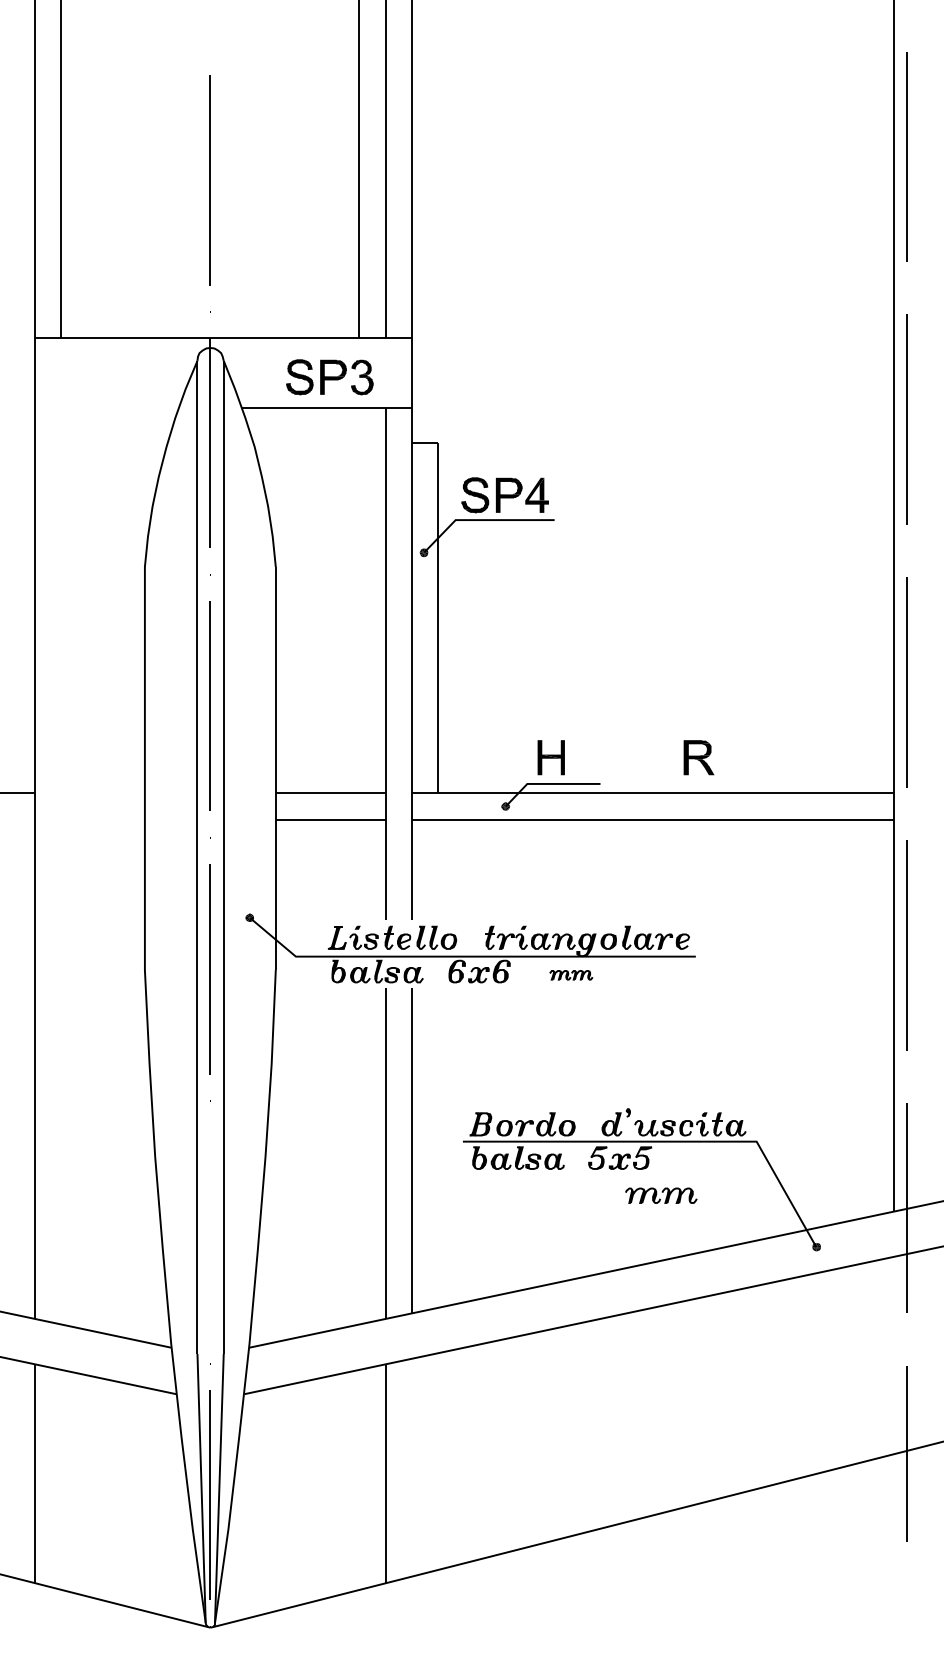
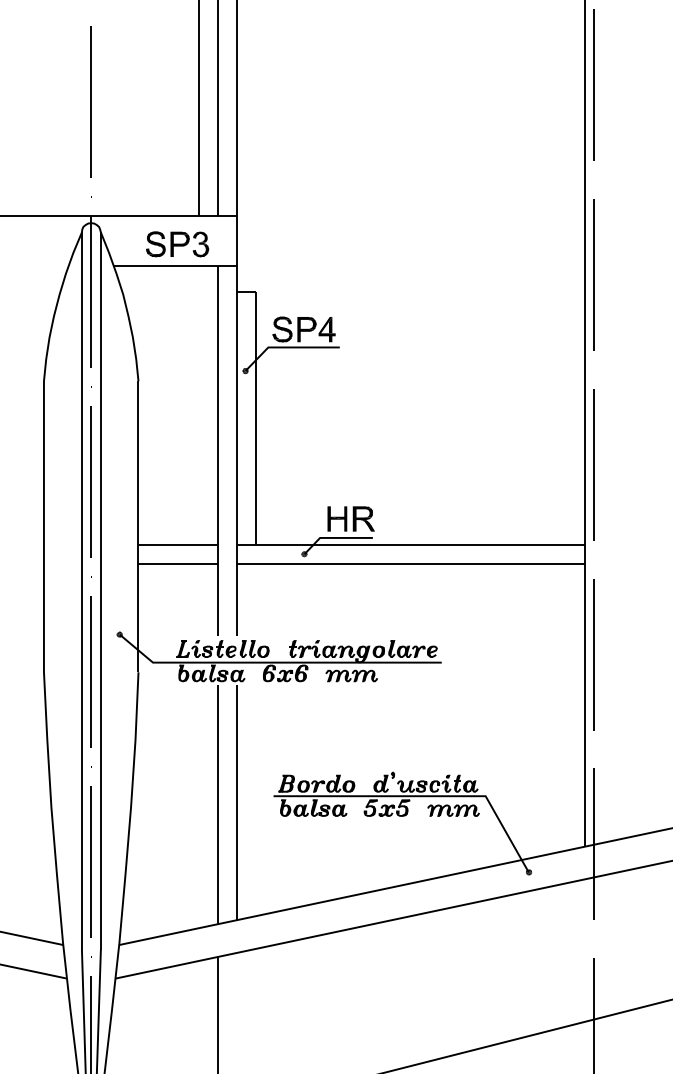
part: (698, 757) -> (363, 518), moved
part: (571, 975) -> (351, 676), size x1.67
part: (661, 1195) -> (453, 810), moved
line: (209, 1231) -> (90, 861), added

